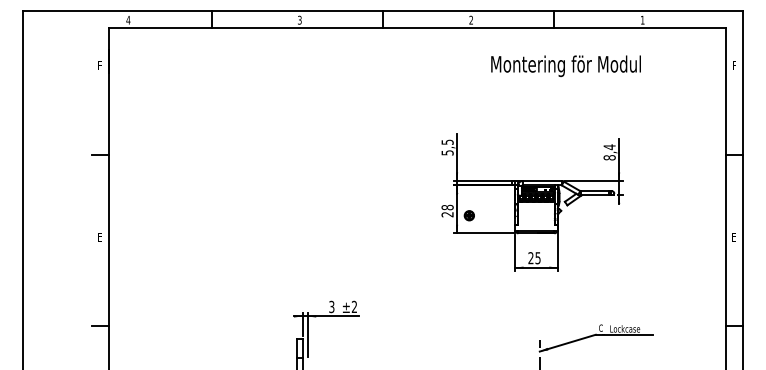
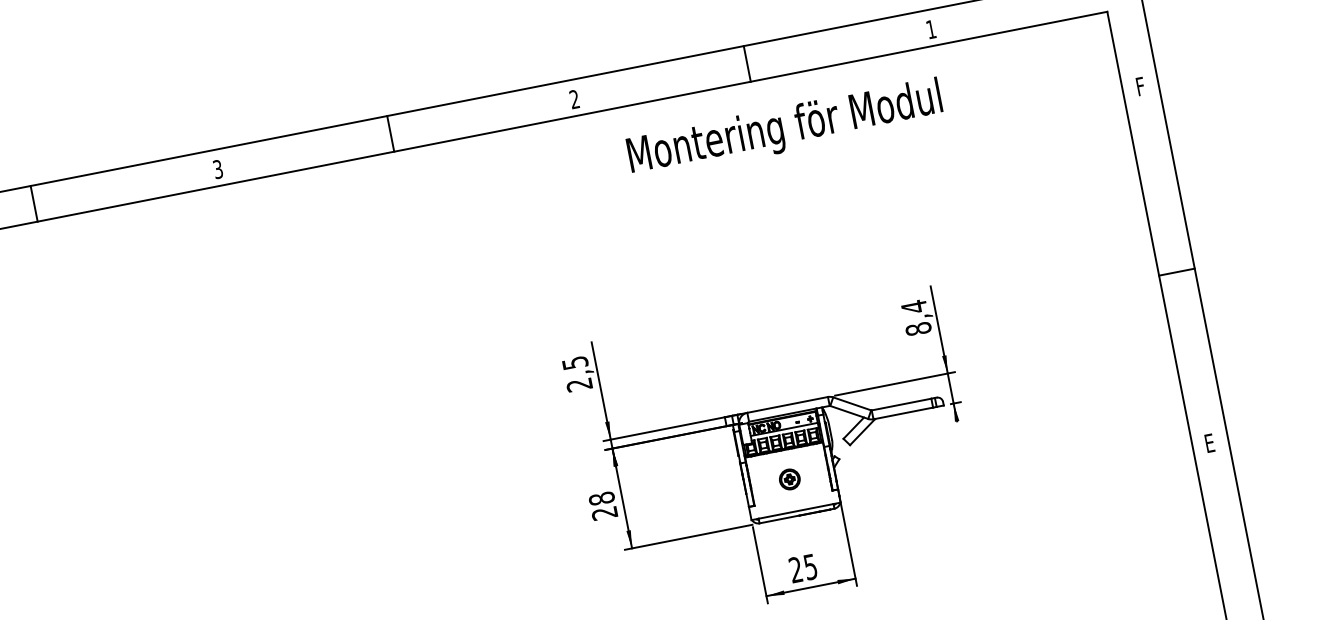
text: (565, 66) -> (784, 130), moved
text: (447, 152) -> (579, 384), 5,5 -> 2,5
part: (468, 215) -> (787, 479), moved

